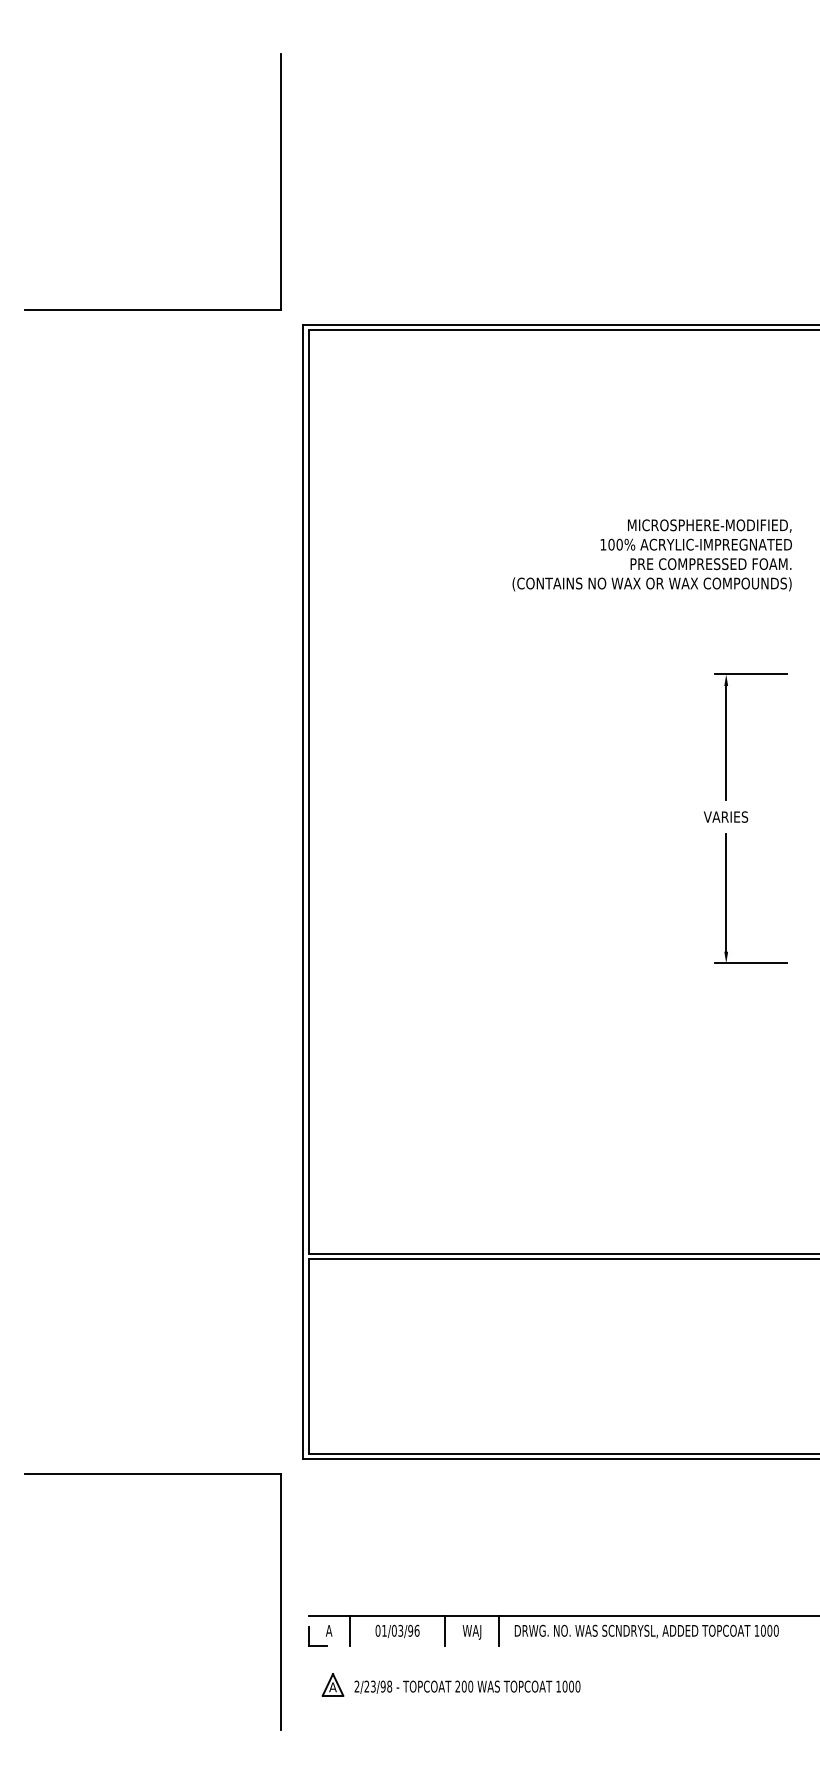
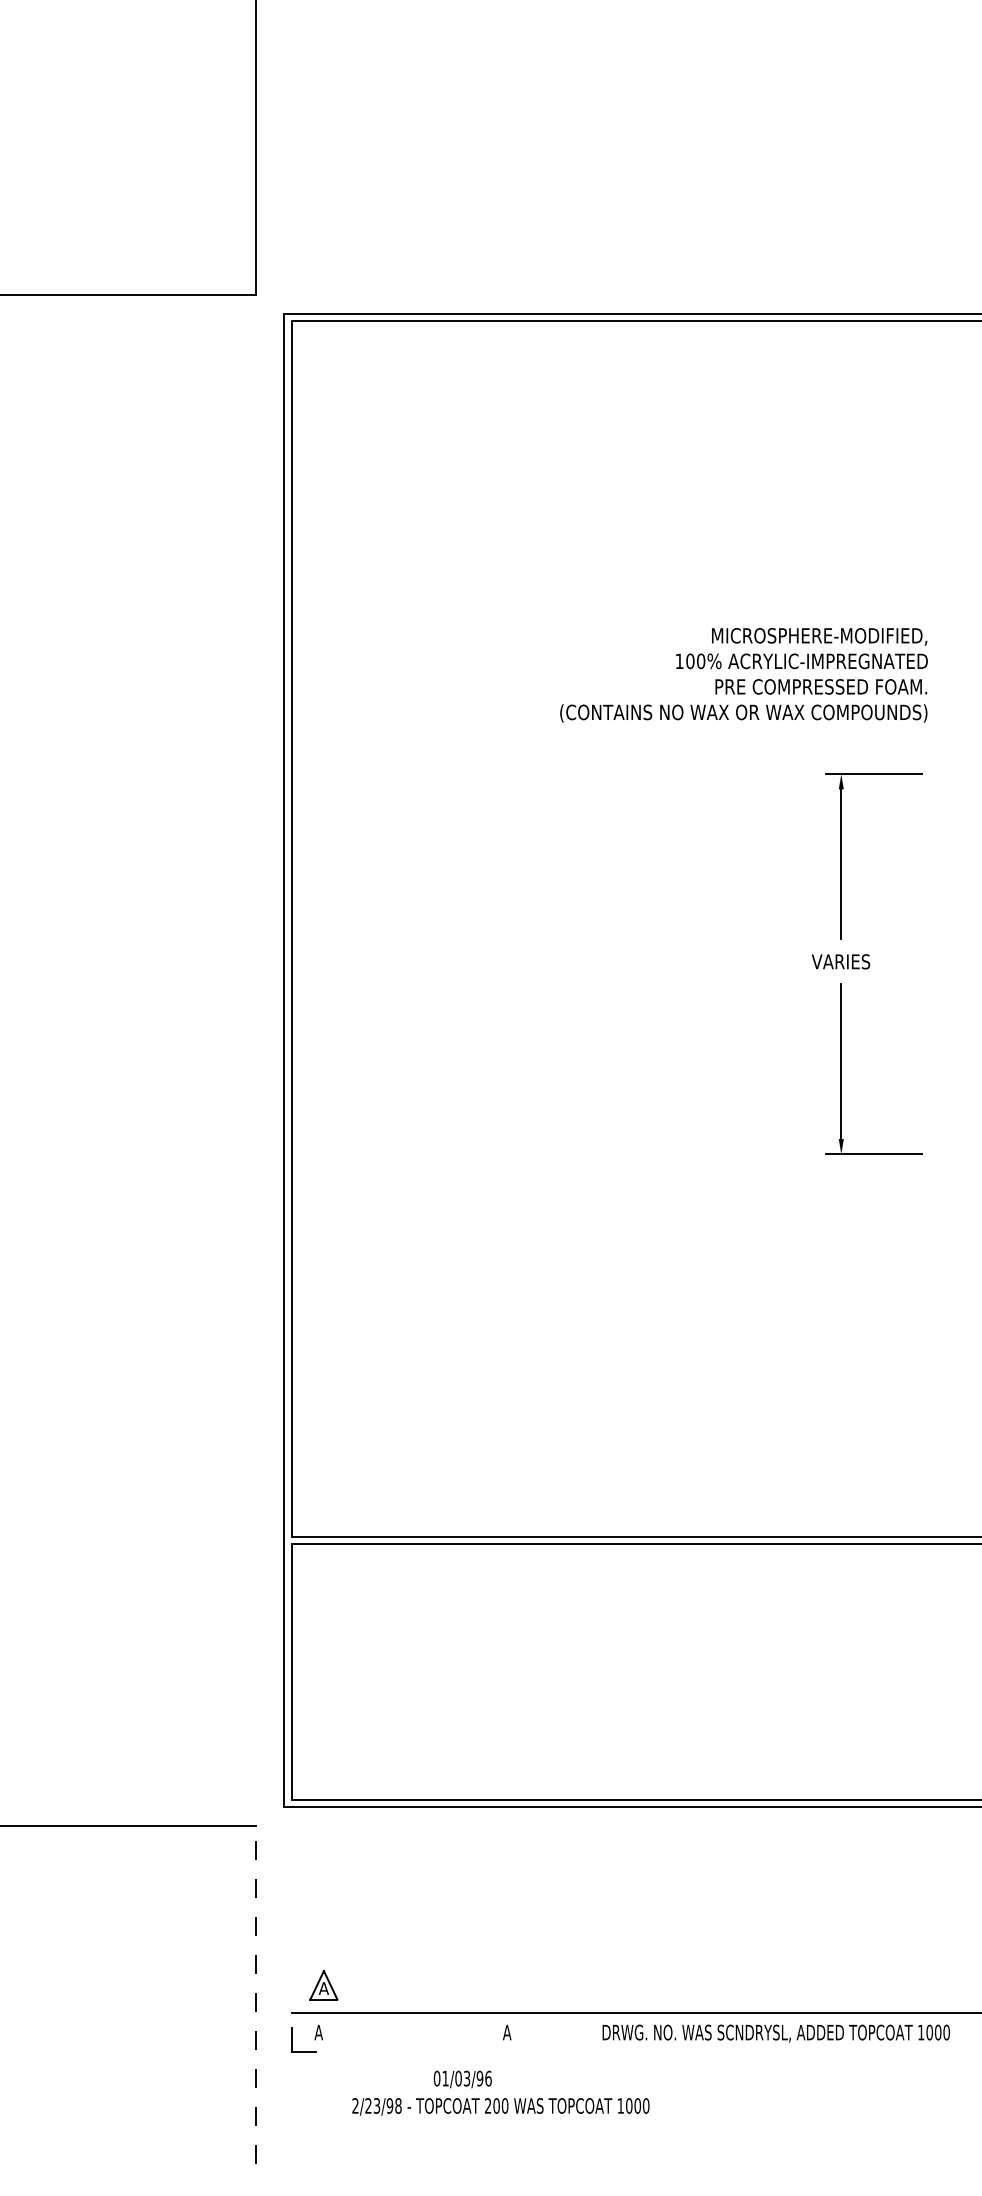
text: (651, 555) -> (742, 675), moved
line: (281, 1601) -> (256, 1993), solid -> dashed
line: (349, 1630) -> (345, 2032), removed
line: (445, 1630) -> (471, 2032), removed
line: (499, 1630) -> (542, 2032), removed
text: (397, 1631) -> (462, 2079), moved
text: (646, 1631) -> (775, 2033), moved
text: (471, 1632) -> (506, 2034), WAJ -> A
part: (332, 1684) -> (323, 1984), moved

